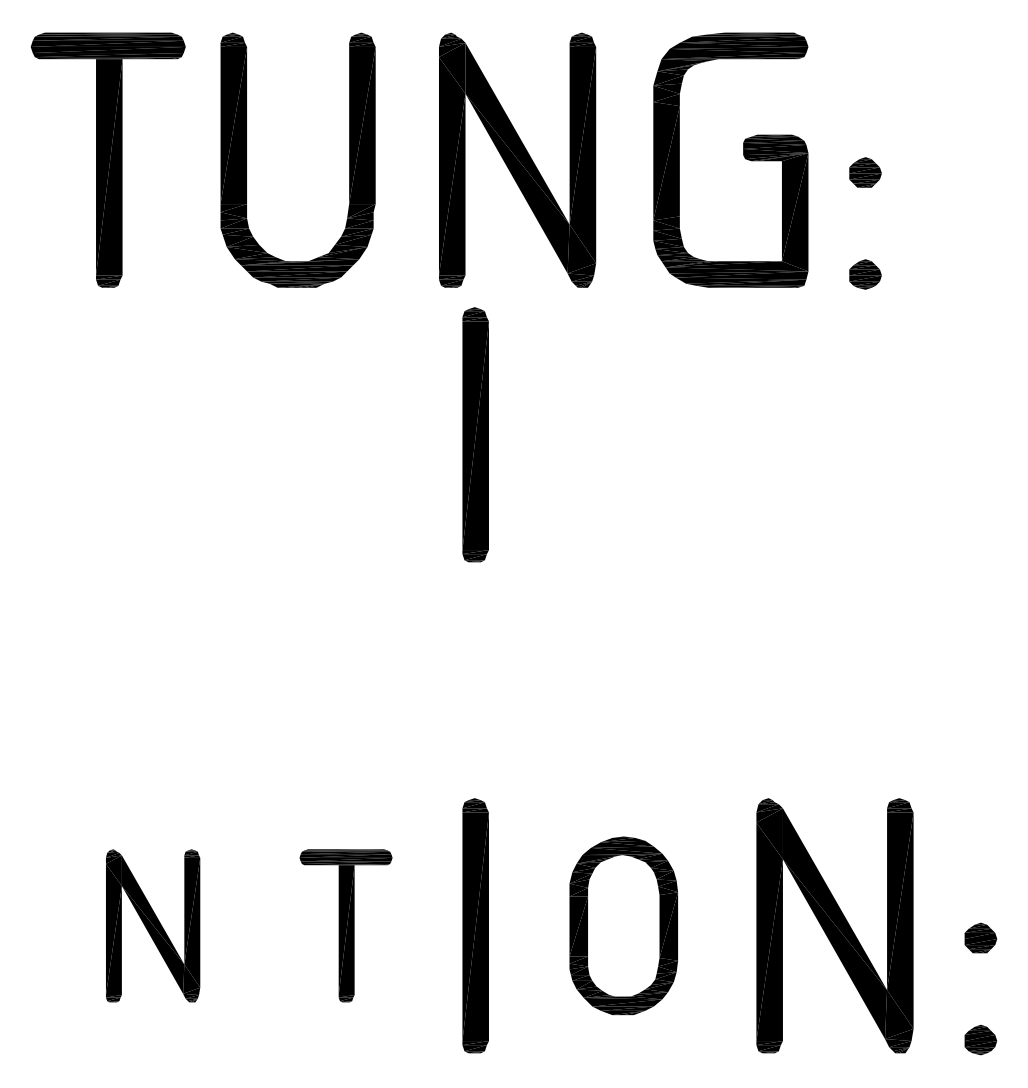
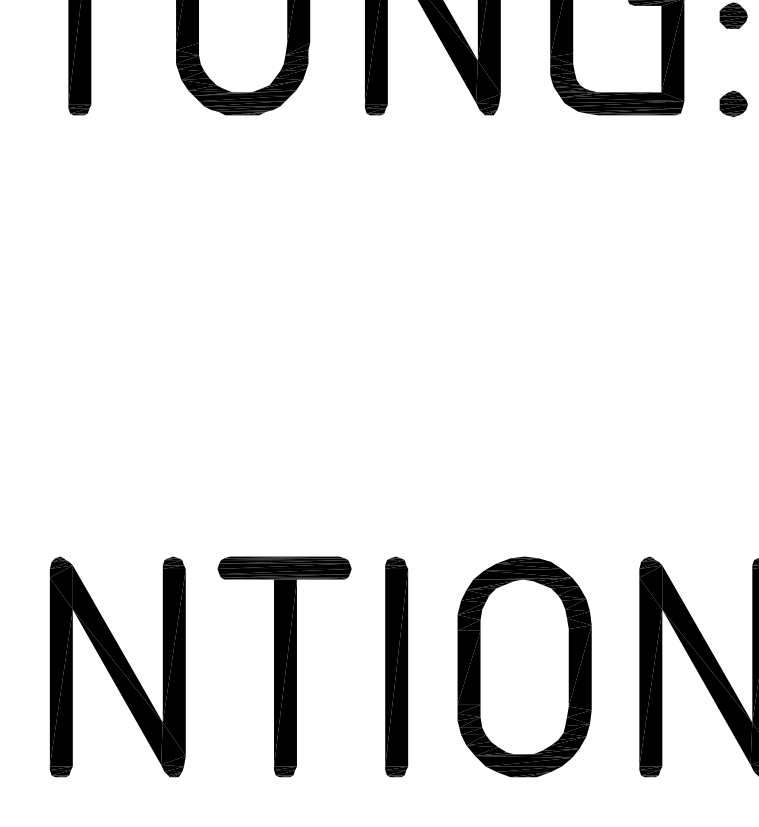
part: (475, 434) -> (396, 242), removed
part: (152, 925) -> (117, 666), size x1.67
part: (345, 925) -> (284, 666), size x1.67
part: (623, 925) -> (524, 666), size x1.43

